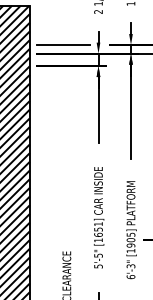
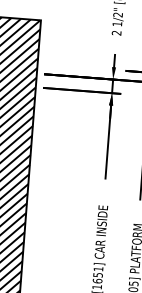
line: (63, 45) -> (74, 67), removed

